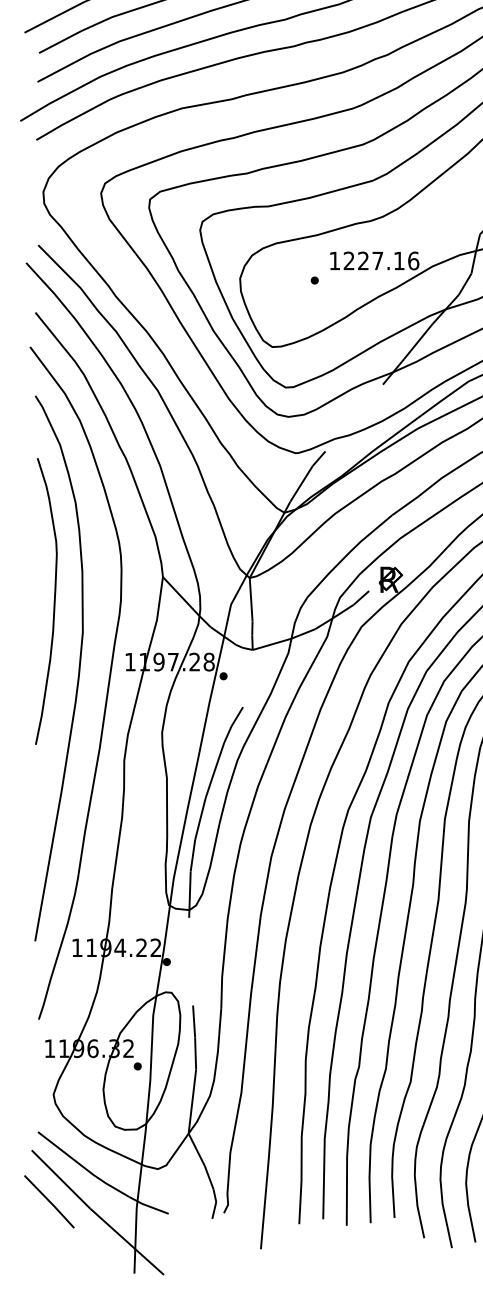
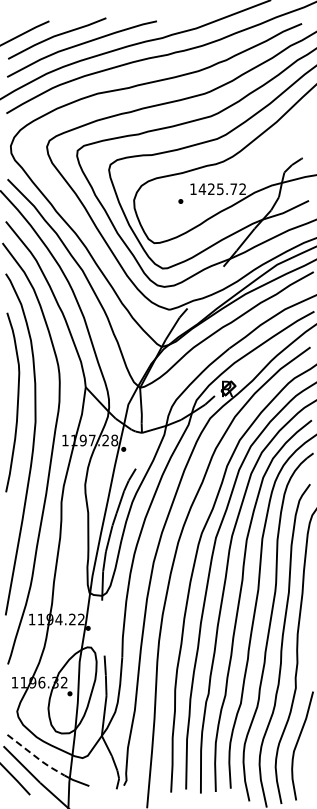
text: (381, 261) -> (222, 189), 1227.16 -> 1425.72
line: (84, 1168) -> (36, 757), solid -> dashed

